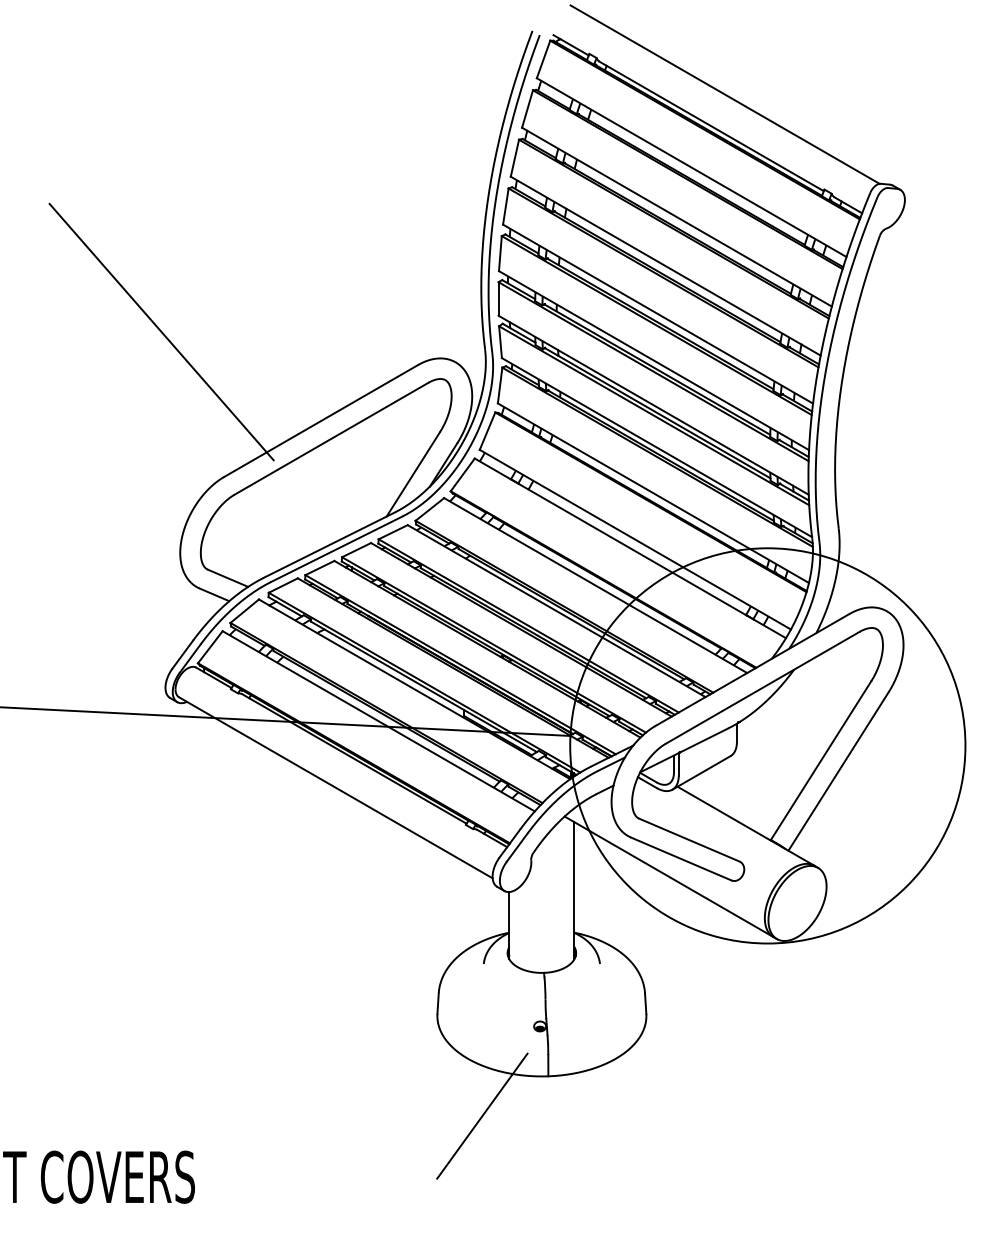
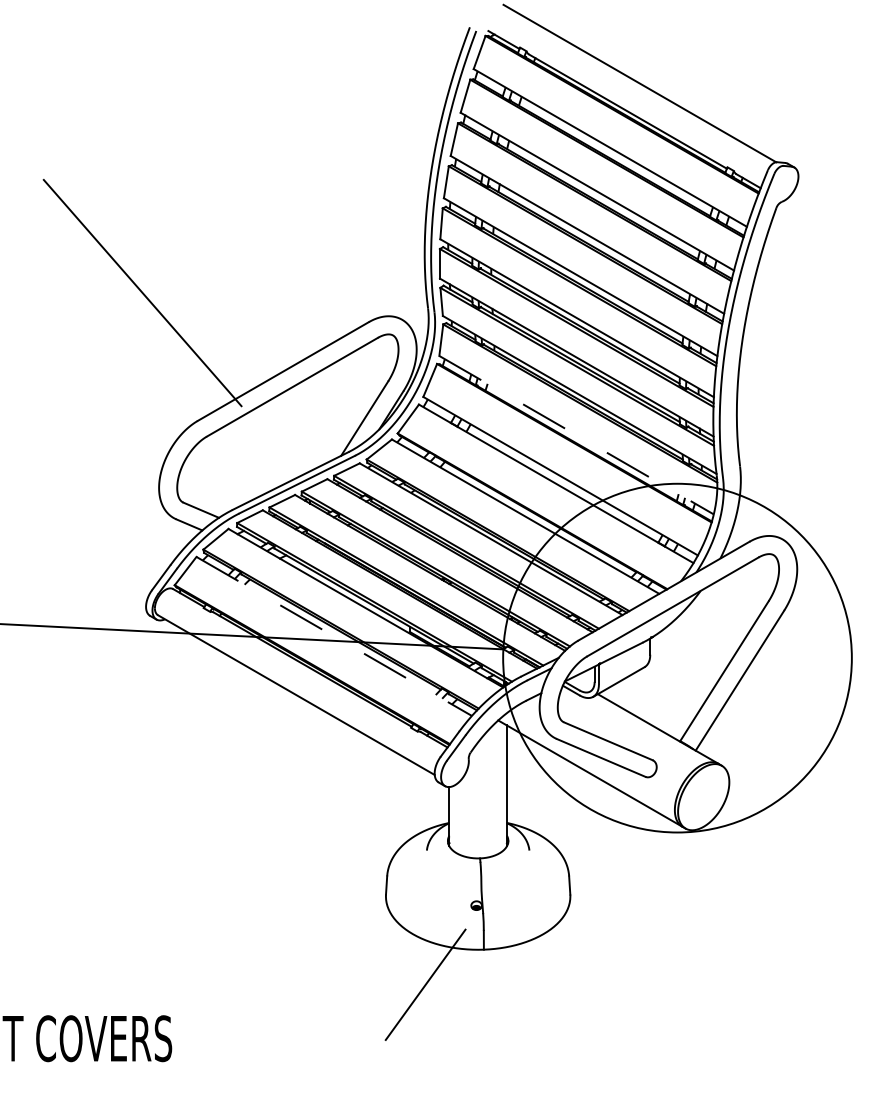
line: (654, 493) -> (577, 435), solid -> dashed
line: (379, 721) -> (334, 636), solid -> dashed

